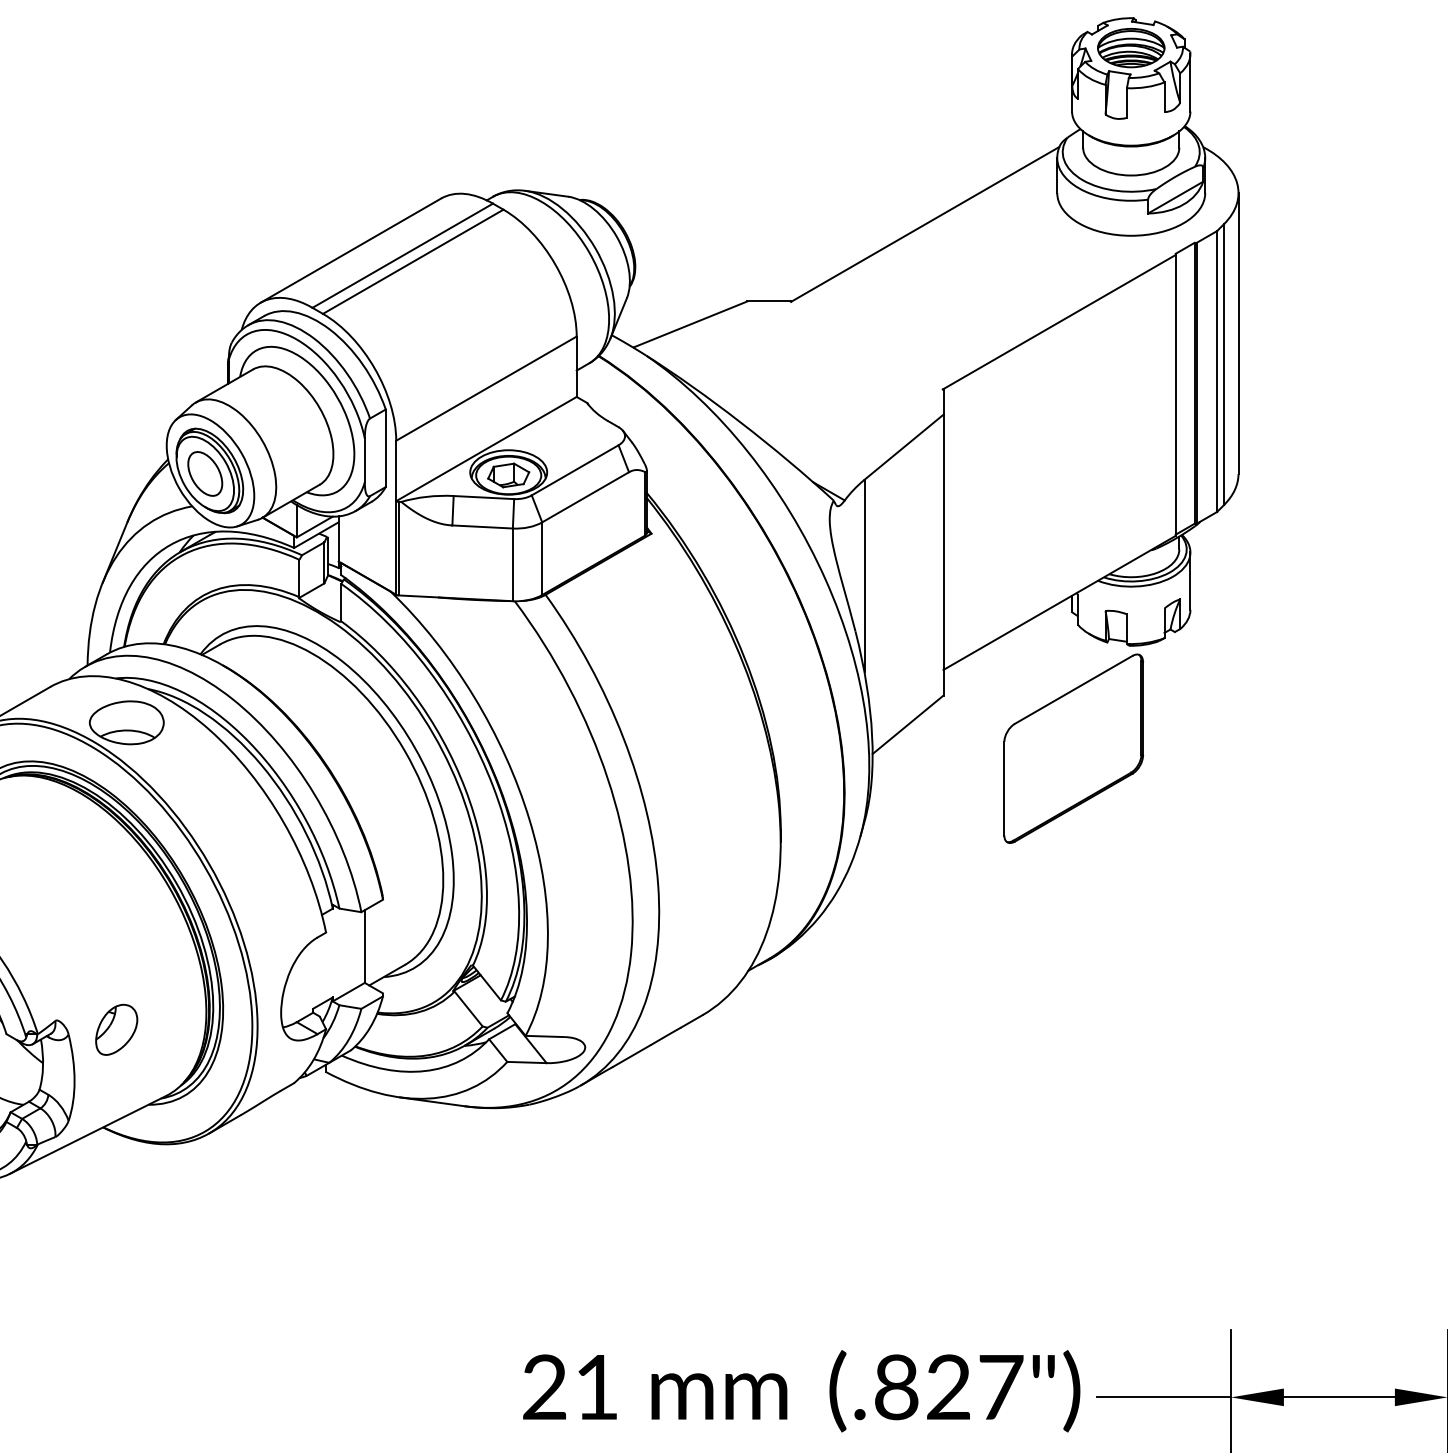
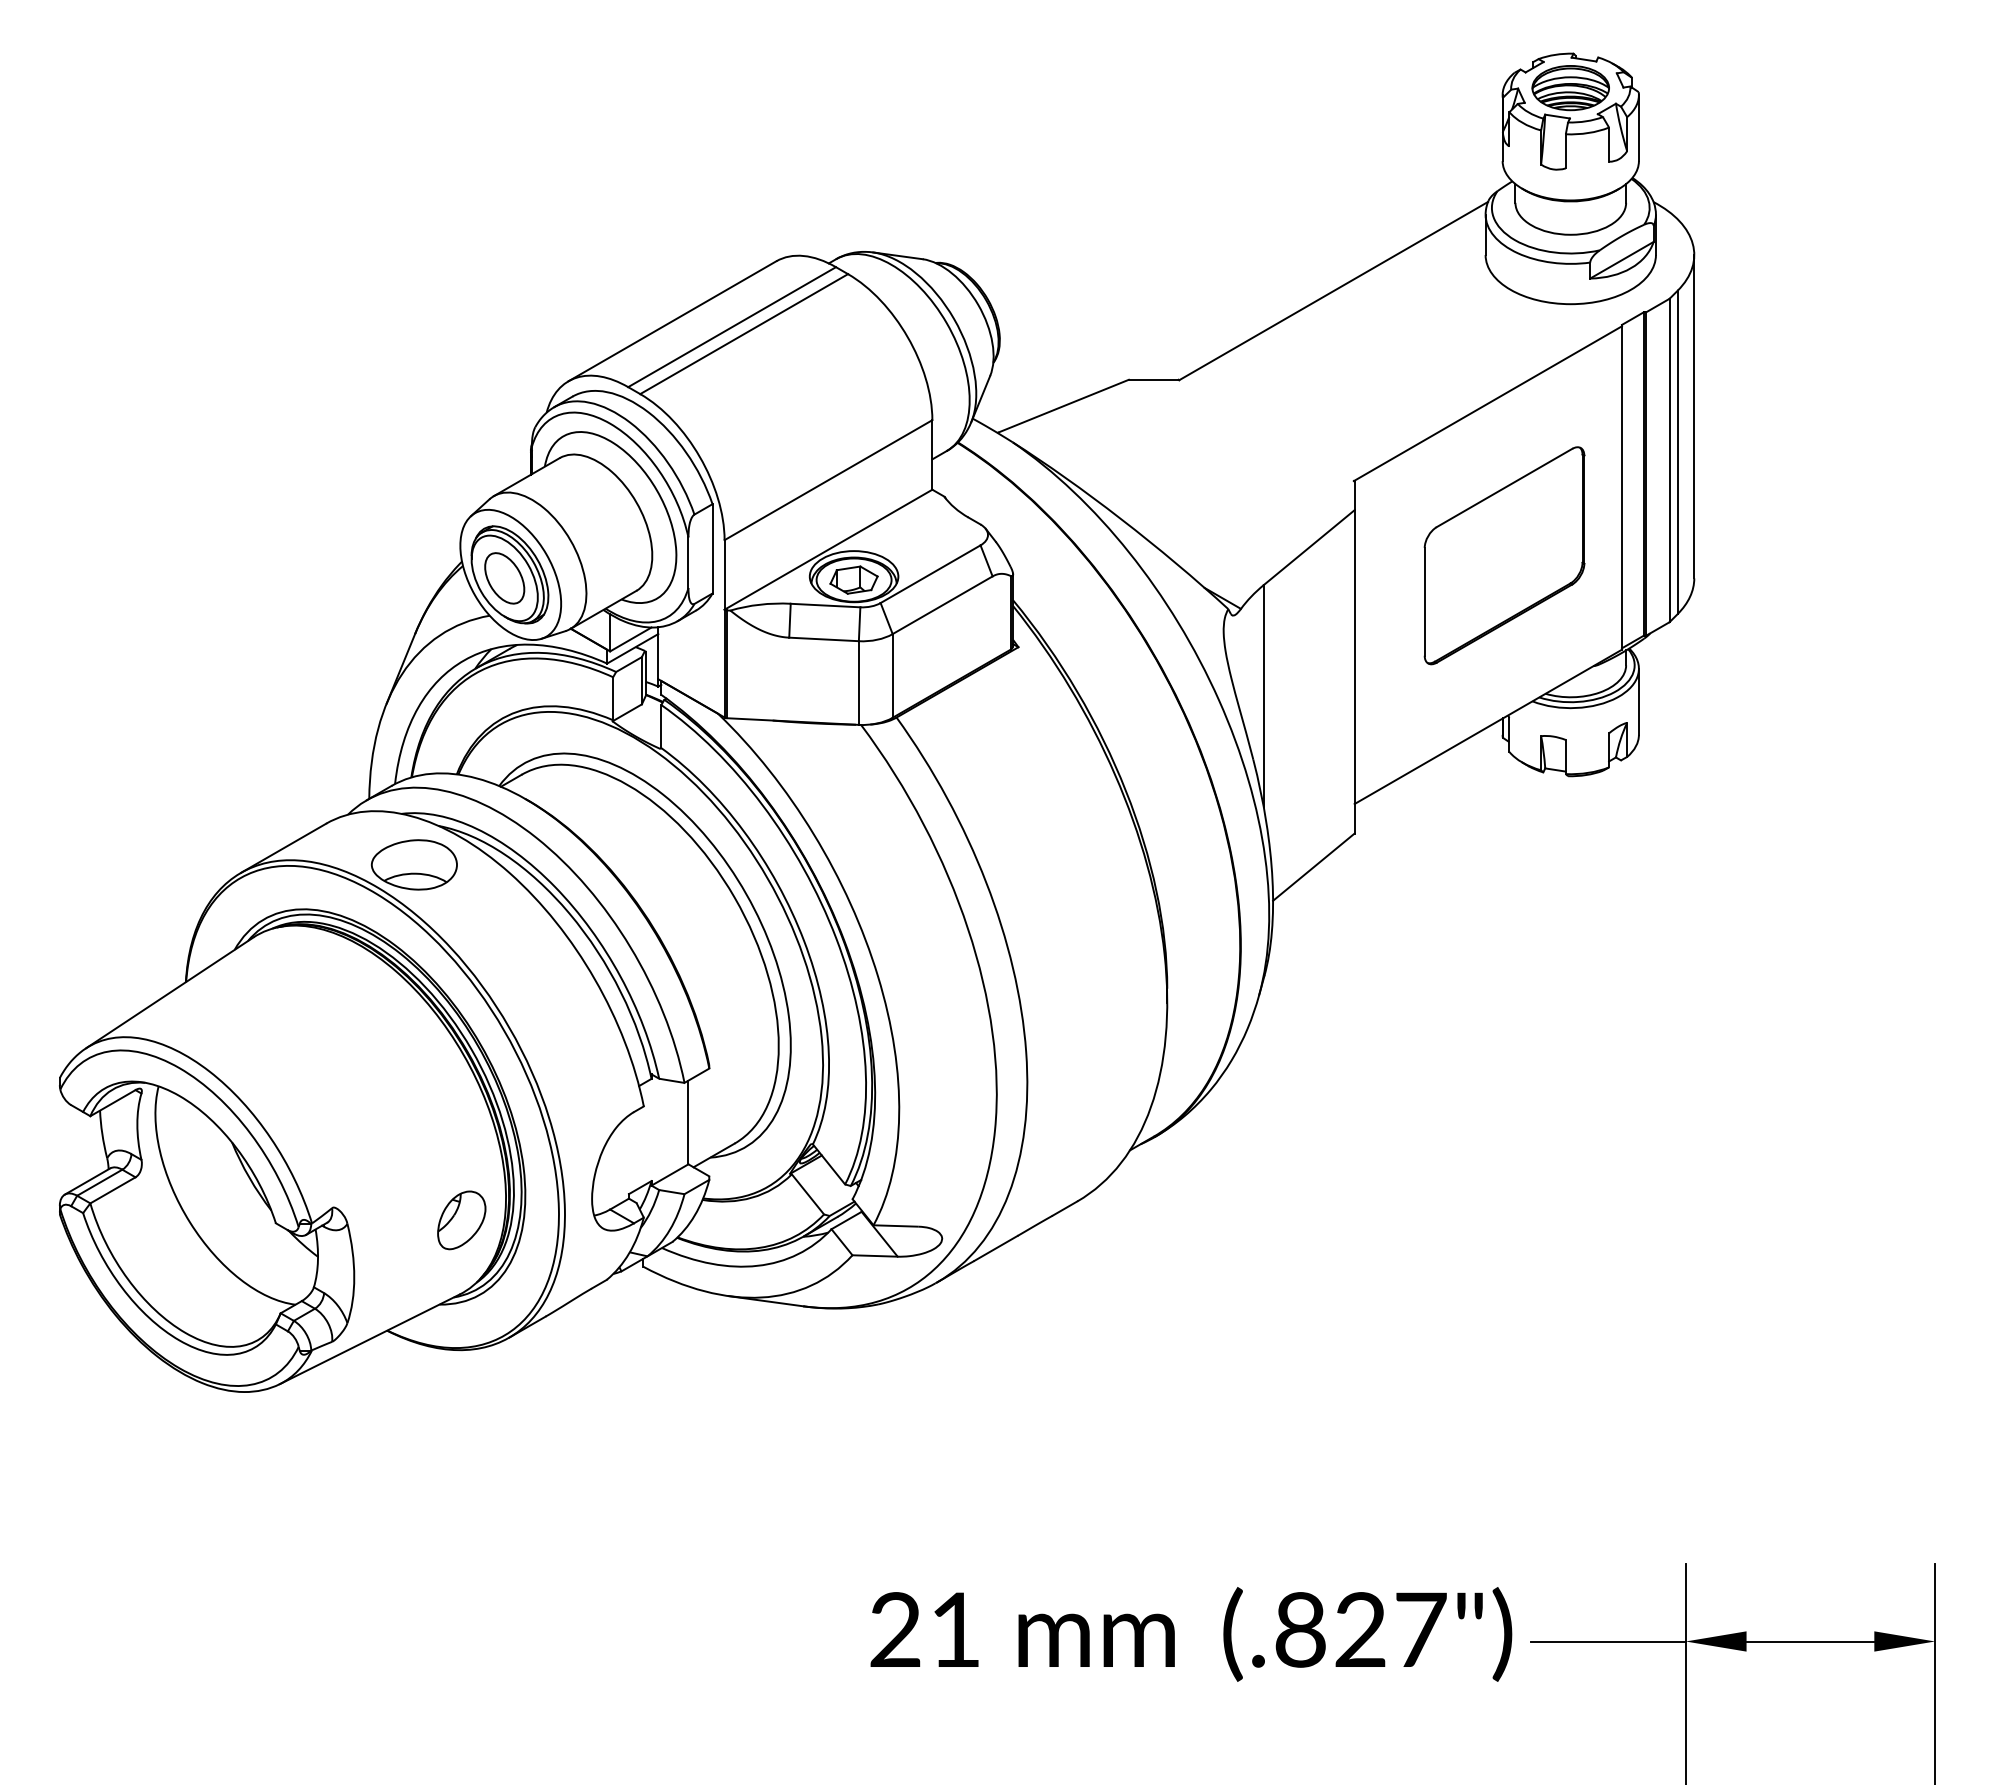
part: (1073, 748) -> (1504, 555), moved
part: (116, 1029) -> (461, 1220), moved

